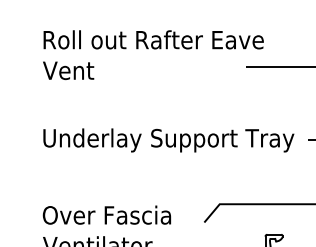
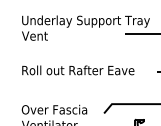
text: (167, 42) -> (85, 21), Roll out Rafter Eave -> Underlay Support Tray
text: (167, 140) -> (85, 71), Underlay Support Tray -> Roll out Rafter Eave

